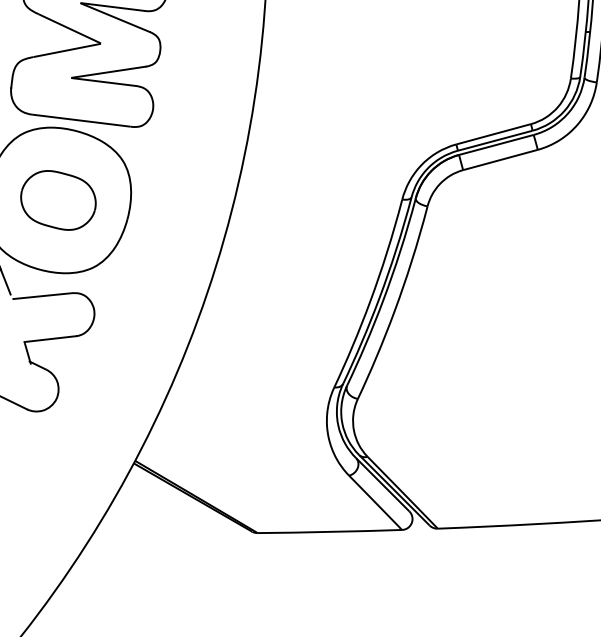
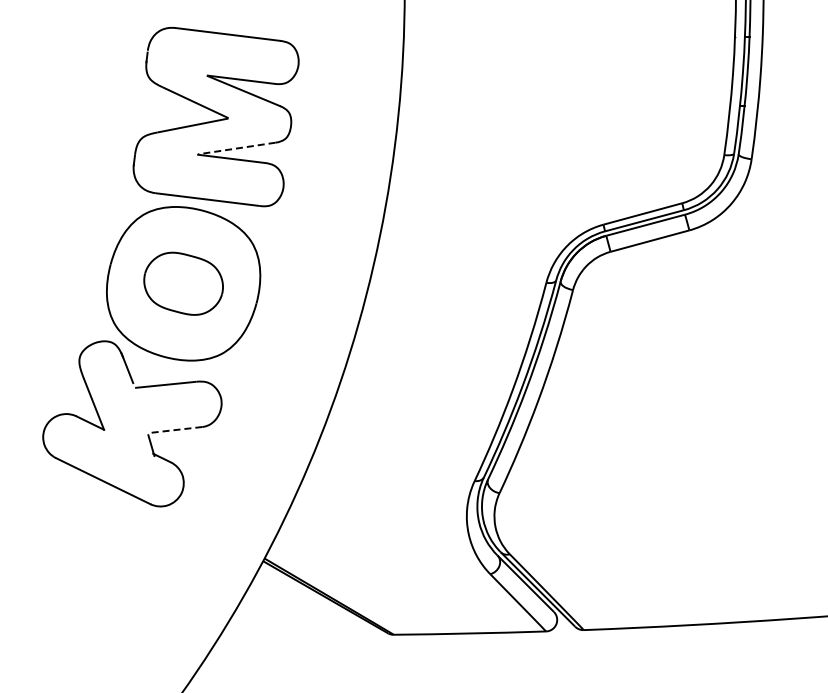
line: (108, 72) -> (236, 148), solid -> dashed
line: (49, 339) -> (174, 430), solid -> dashed

